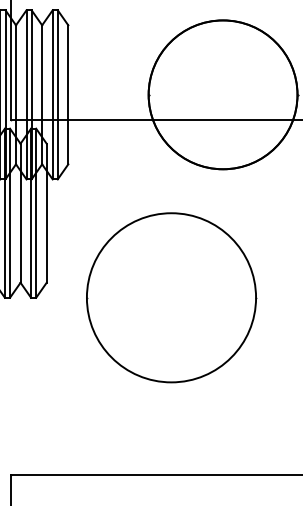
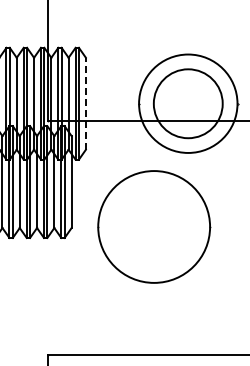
line: (67, 94) -> (85, 103), solid -> dashed
circle: (223, 94) -> (188, 103), size x0.7
part: (172, 297) -> (154, 226), moved

